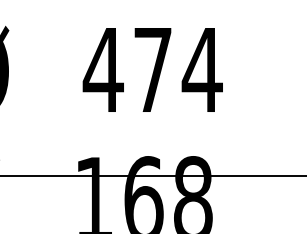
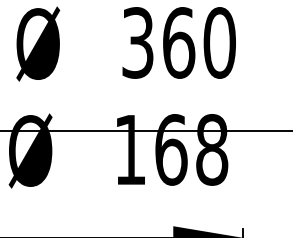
text: (152, 69) -> (178, 42), 474 -> 360

